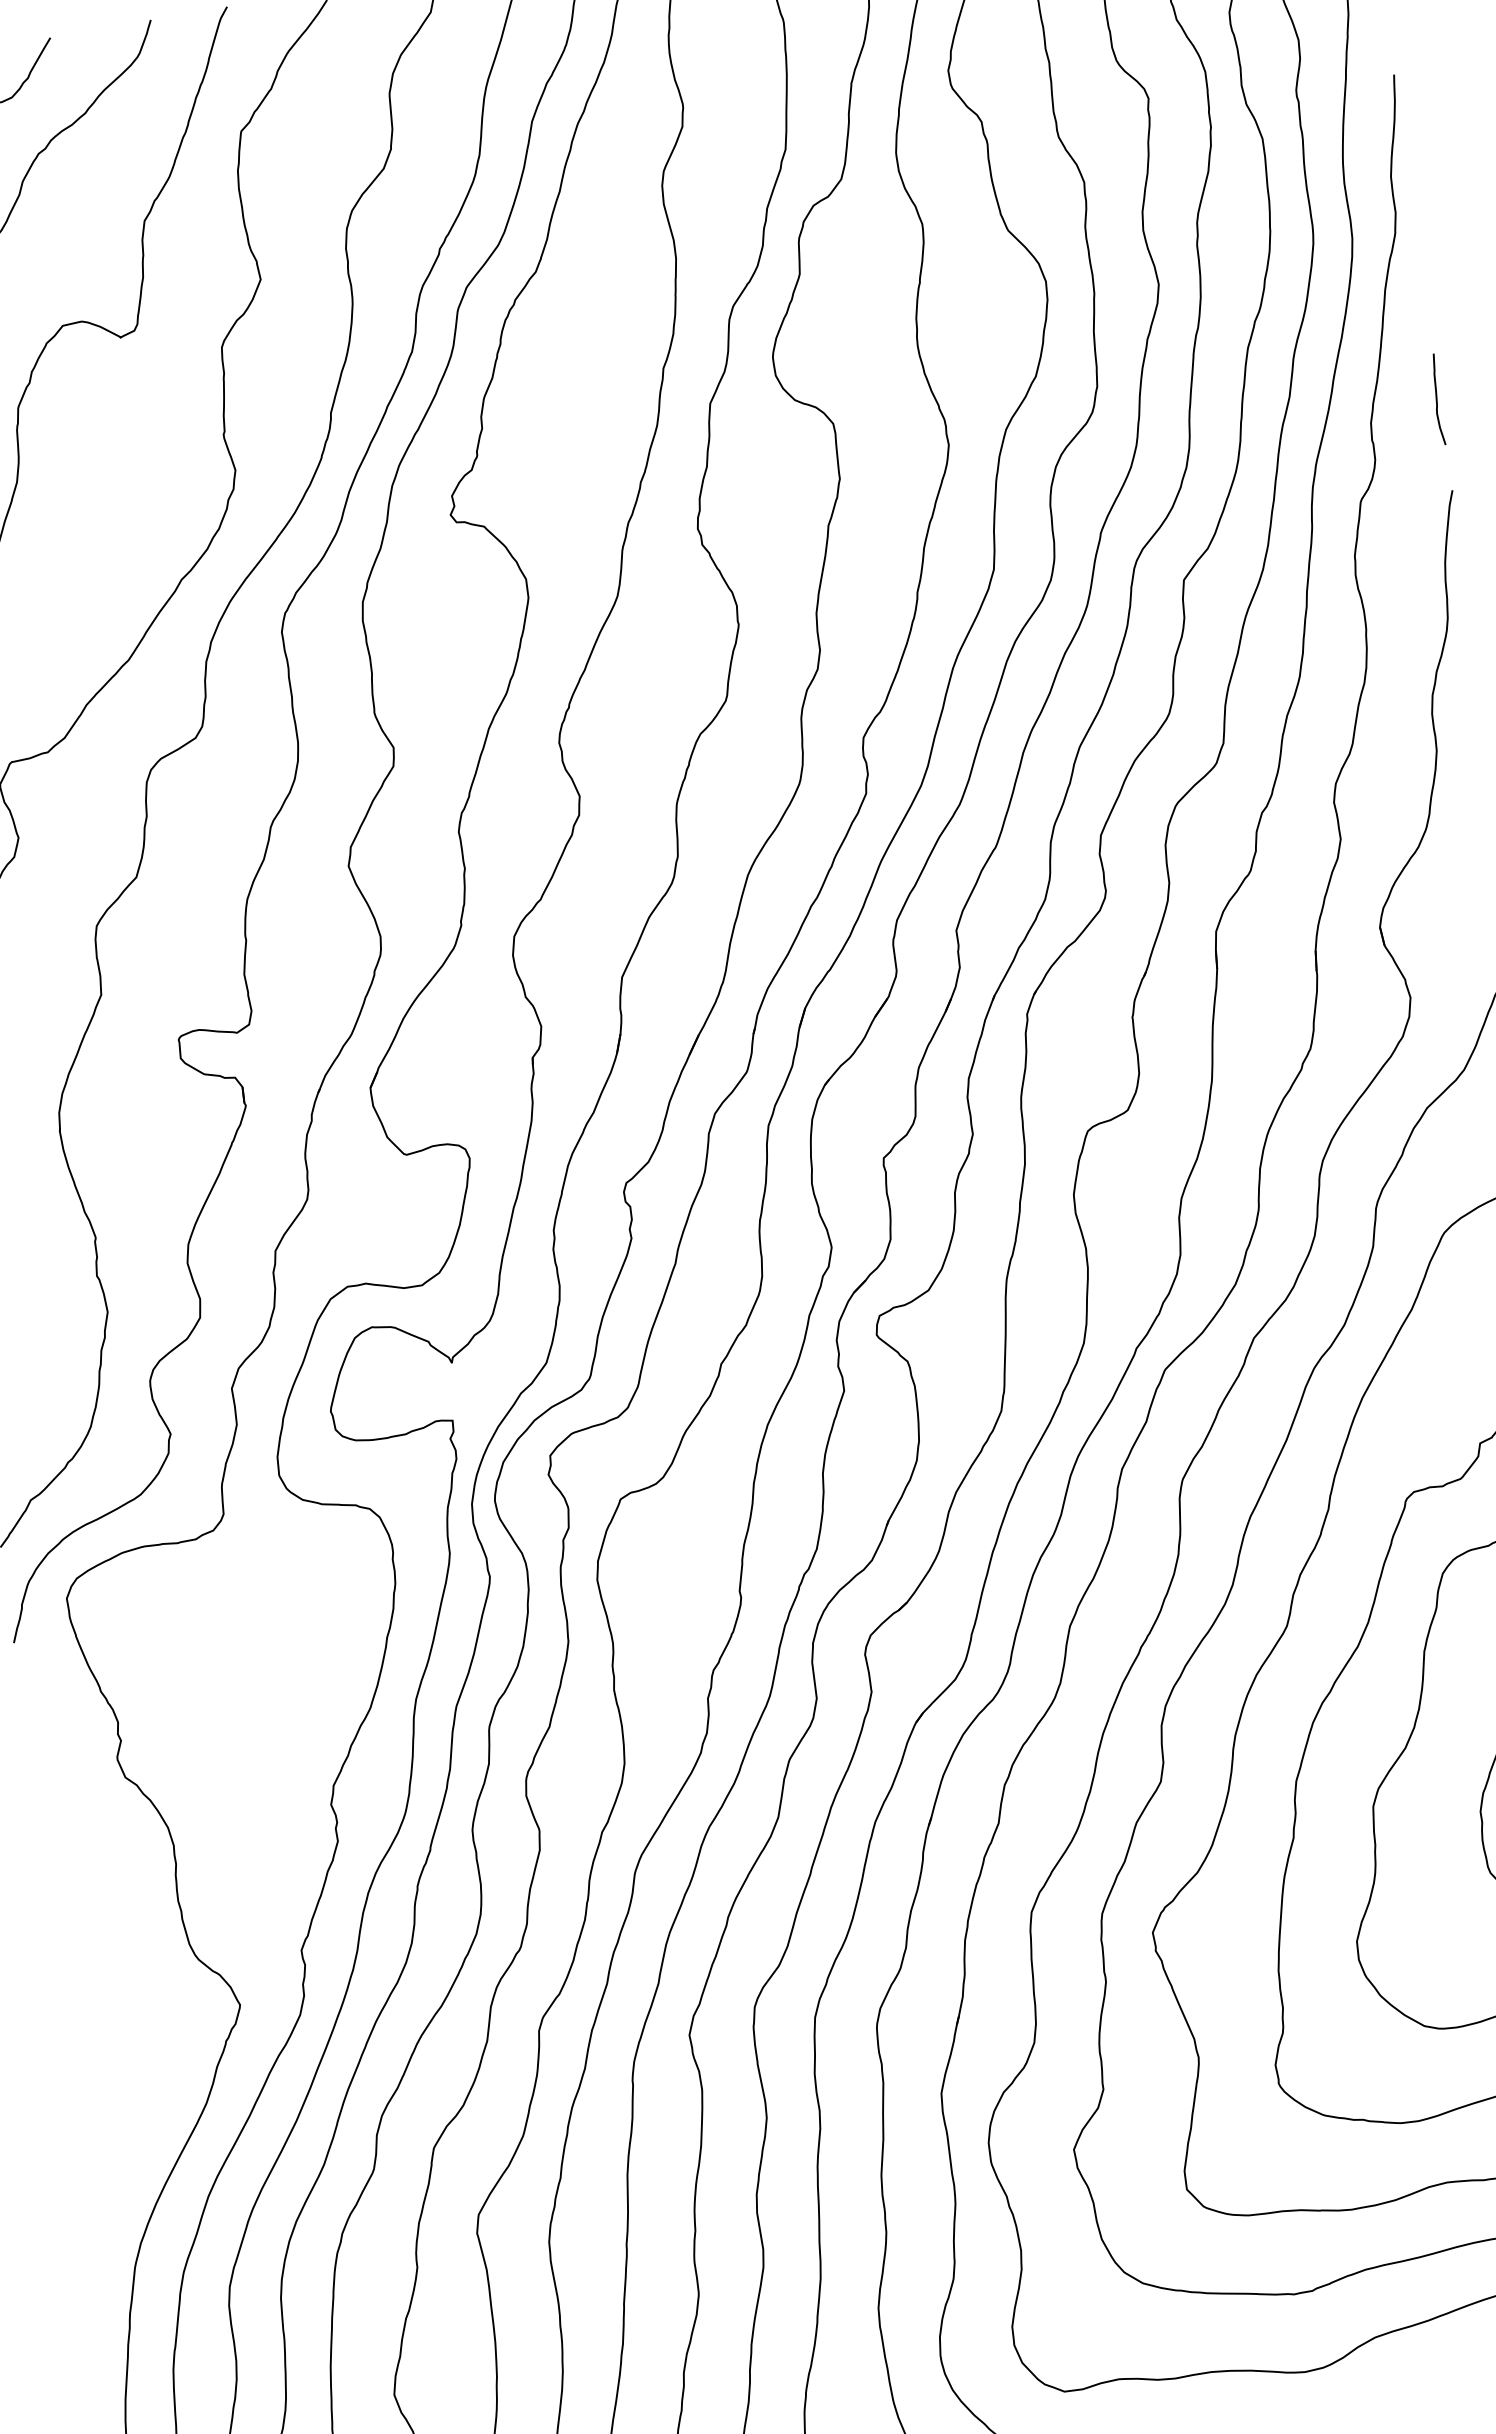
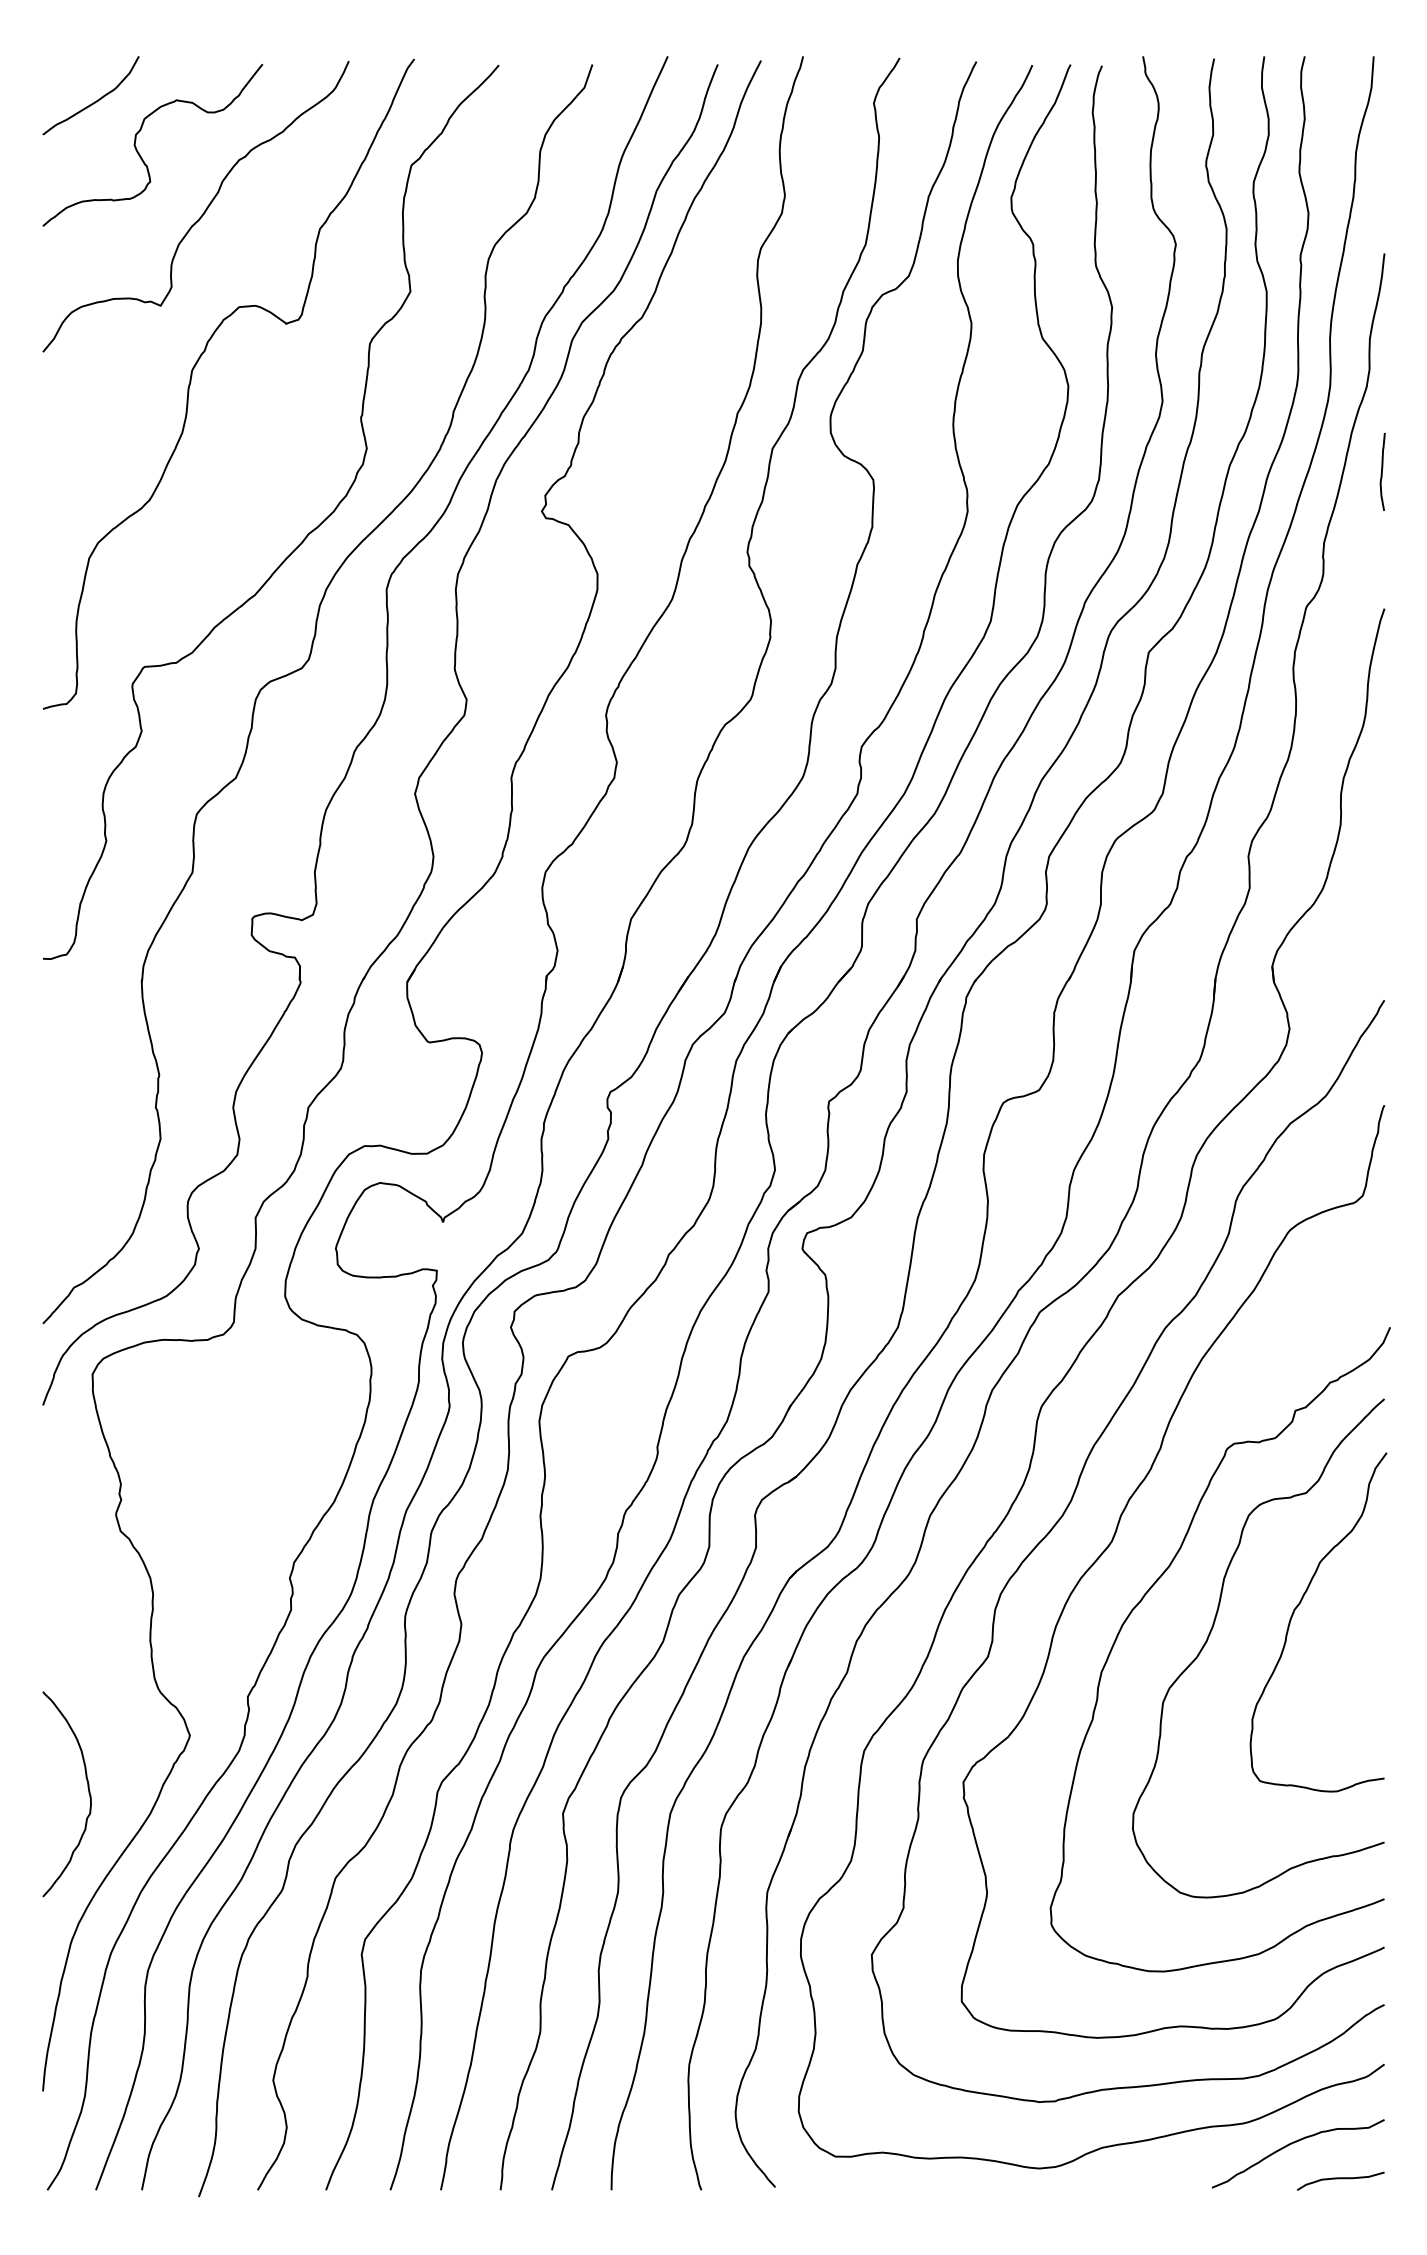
curve: (1437, 399) -> (1382, 471), moved
curve: (130, 2089) -> (88, 1793), added

